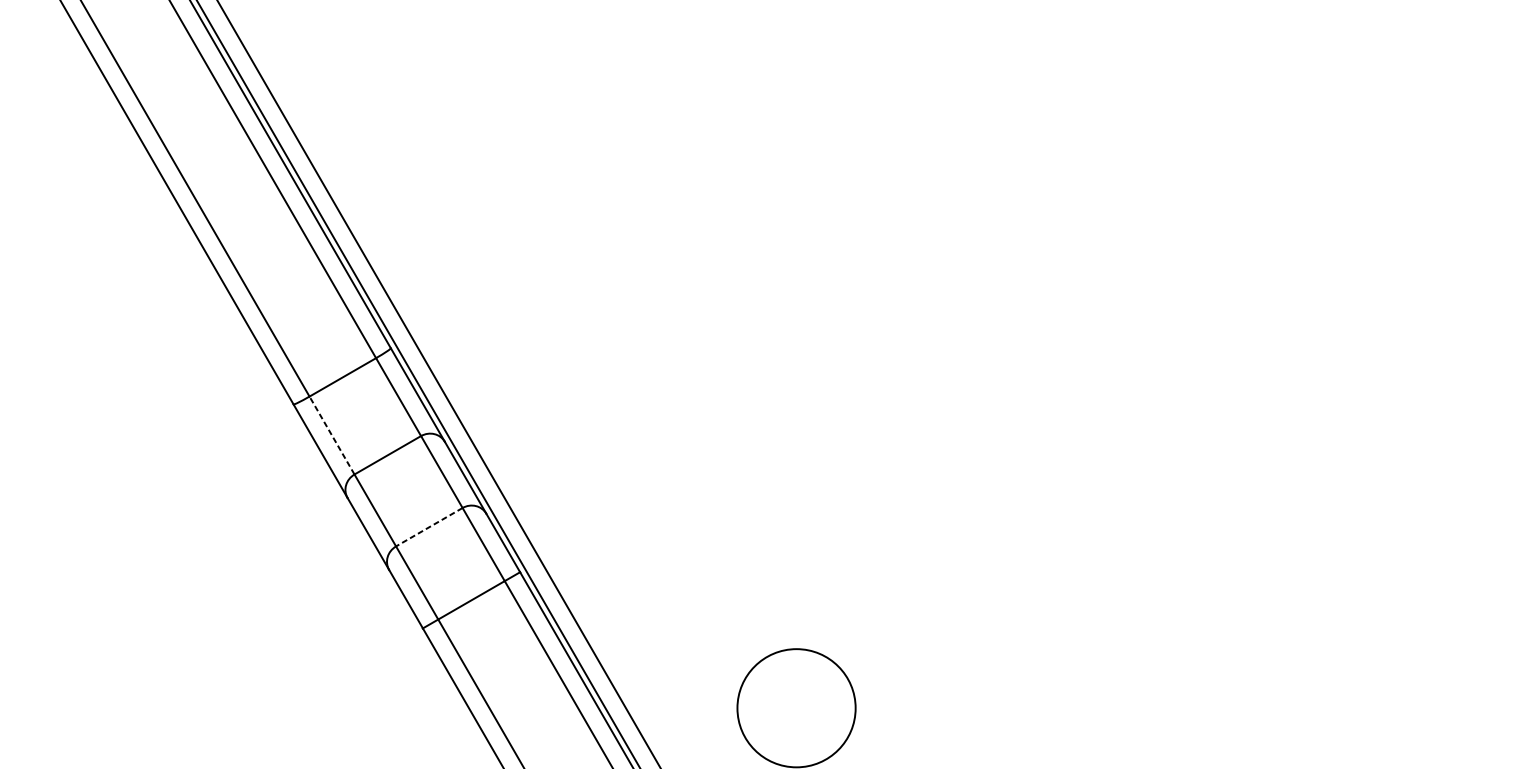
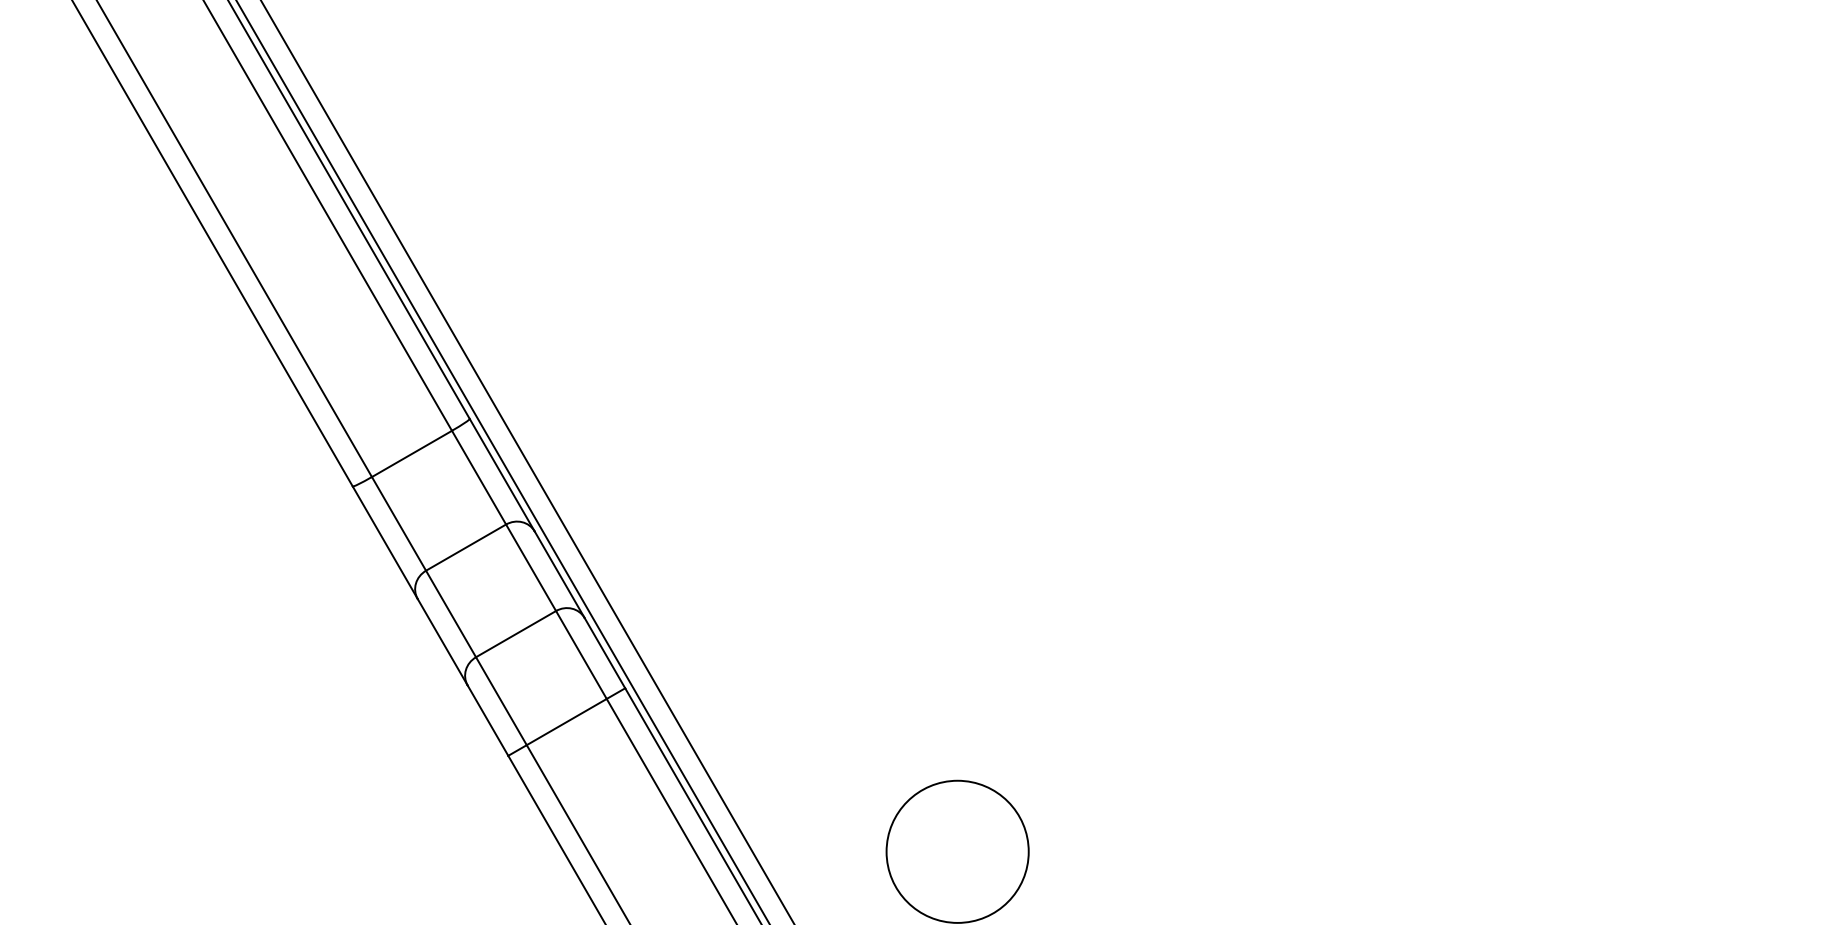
line: (331, 435) -> (398, 523), dashed -> solid
line: (428, 527) -> (515, 634), dashed -> solid

